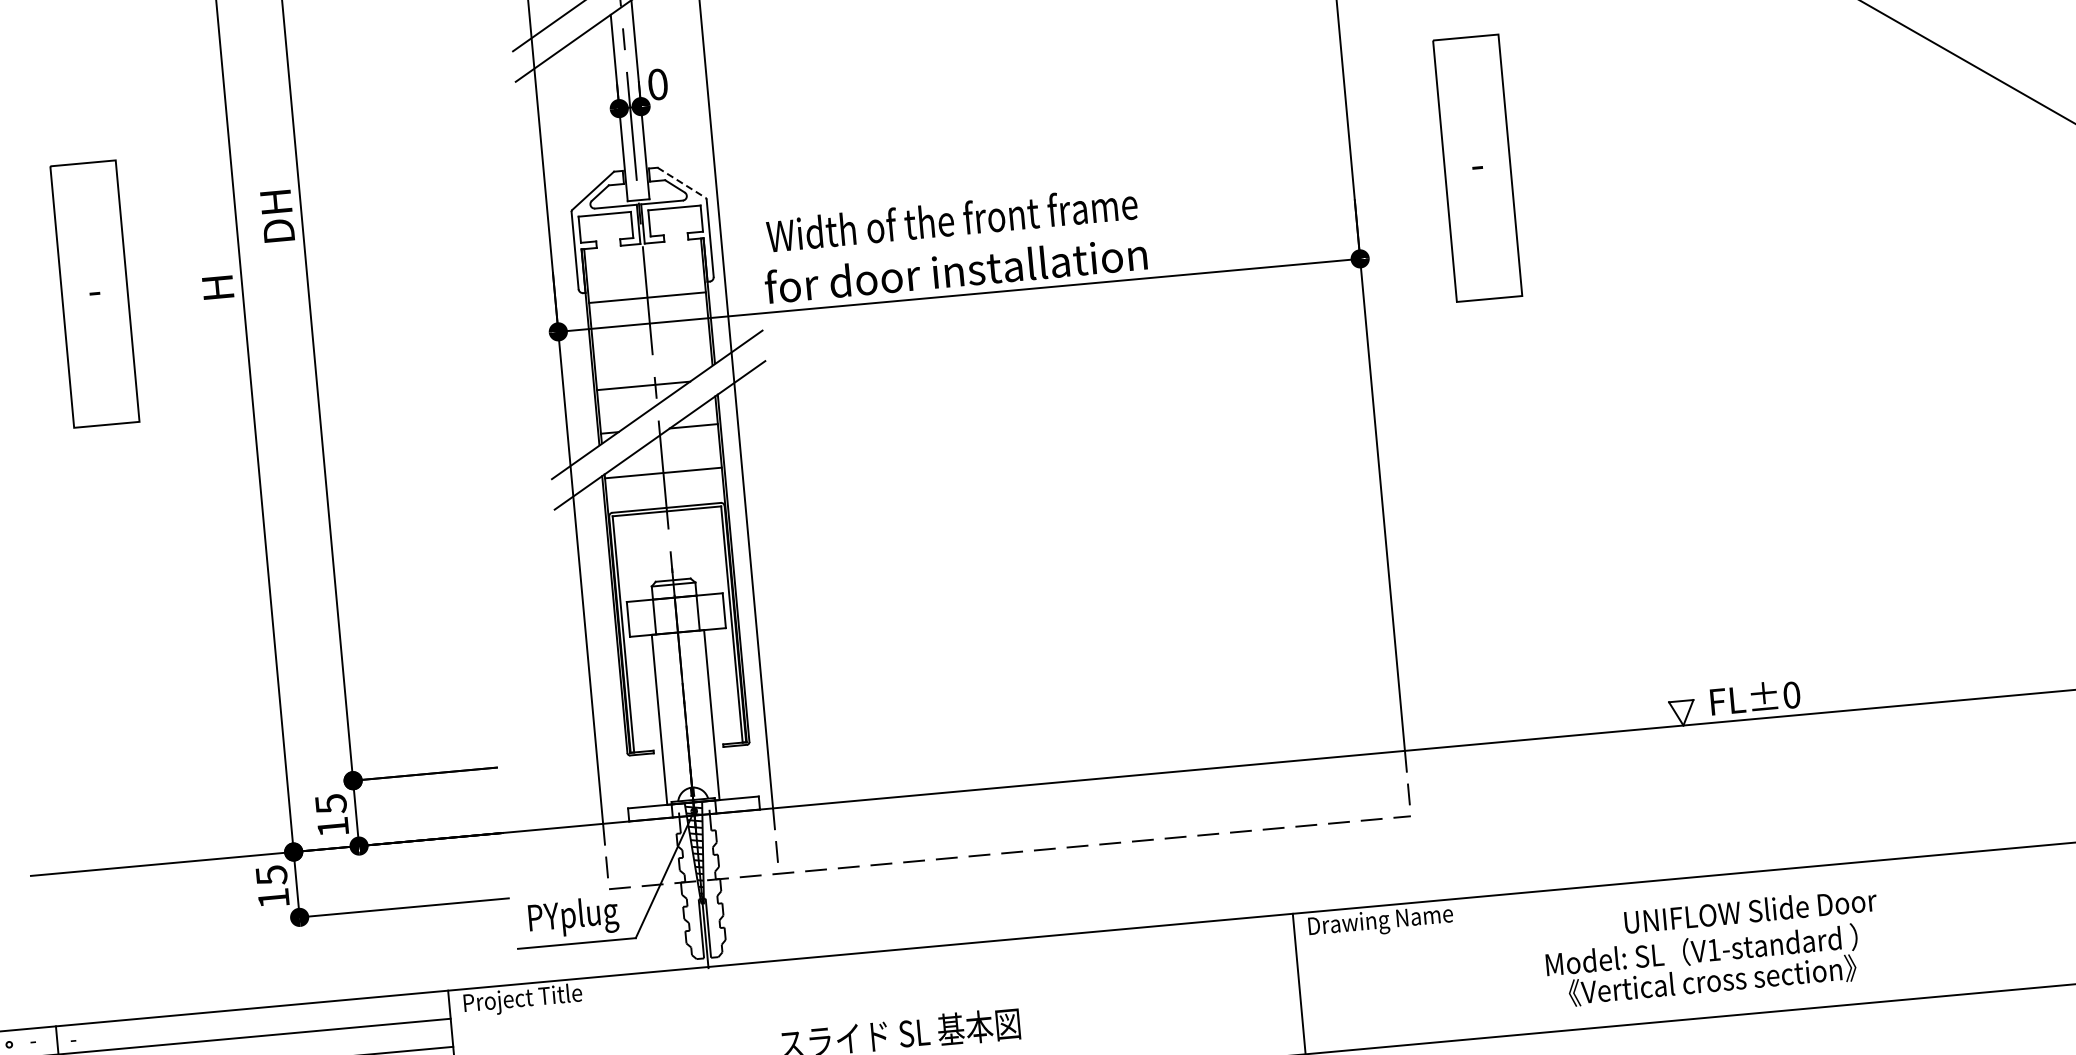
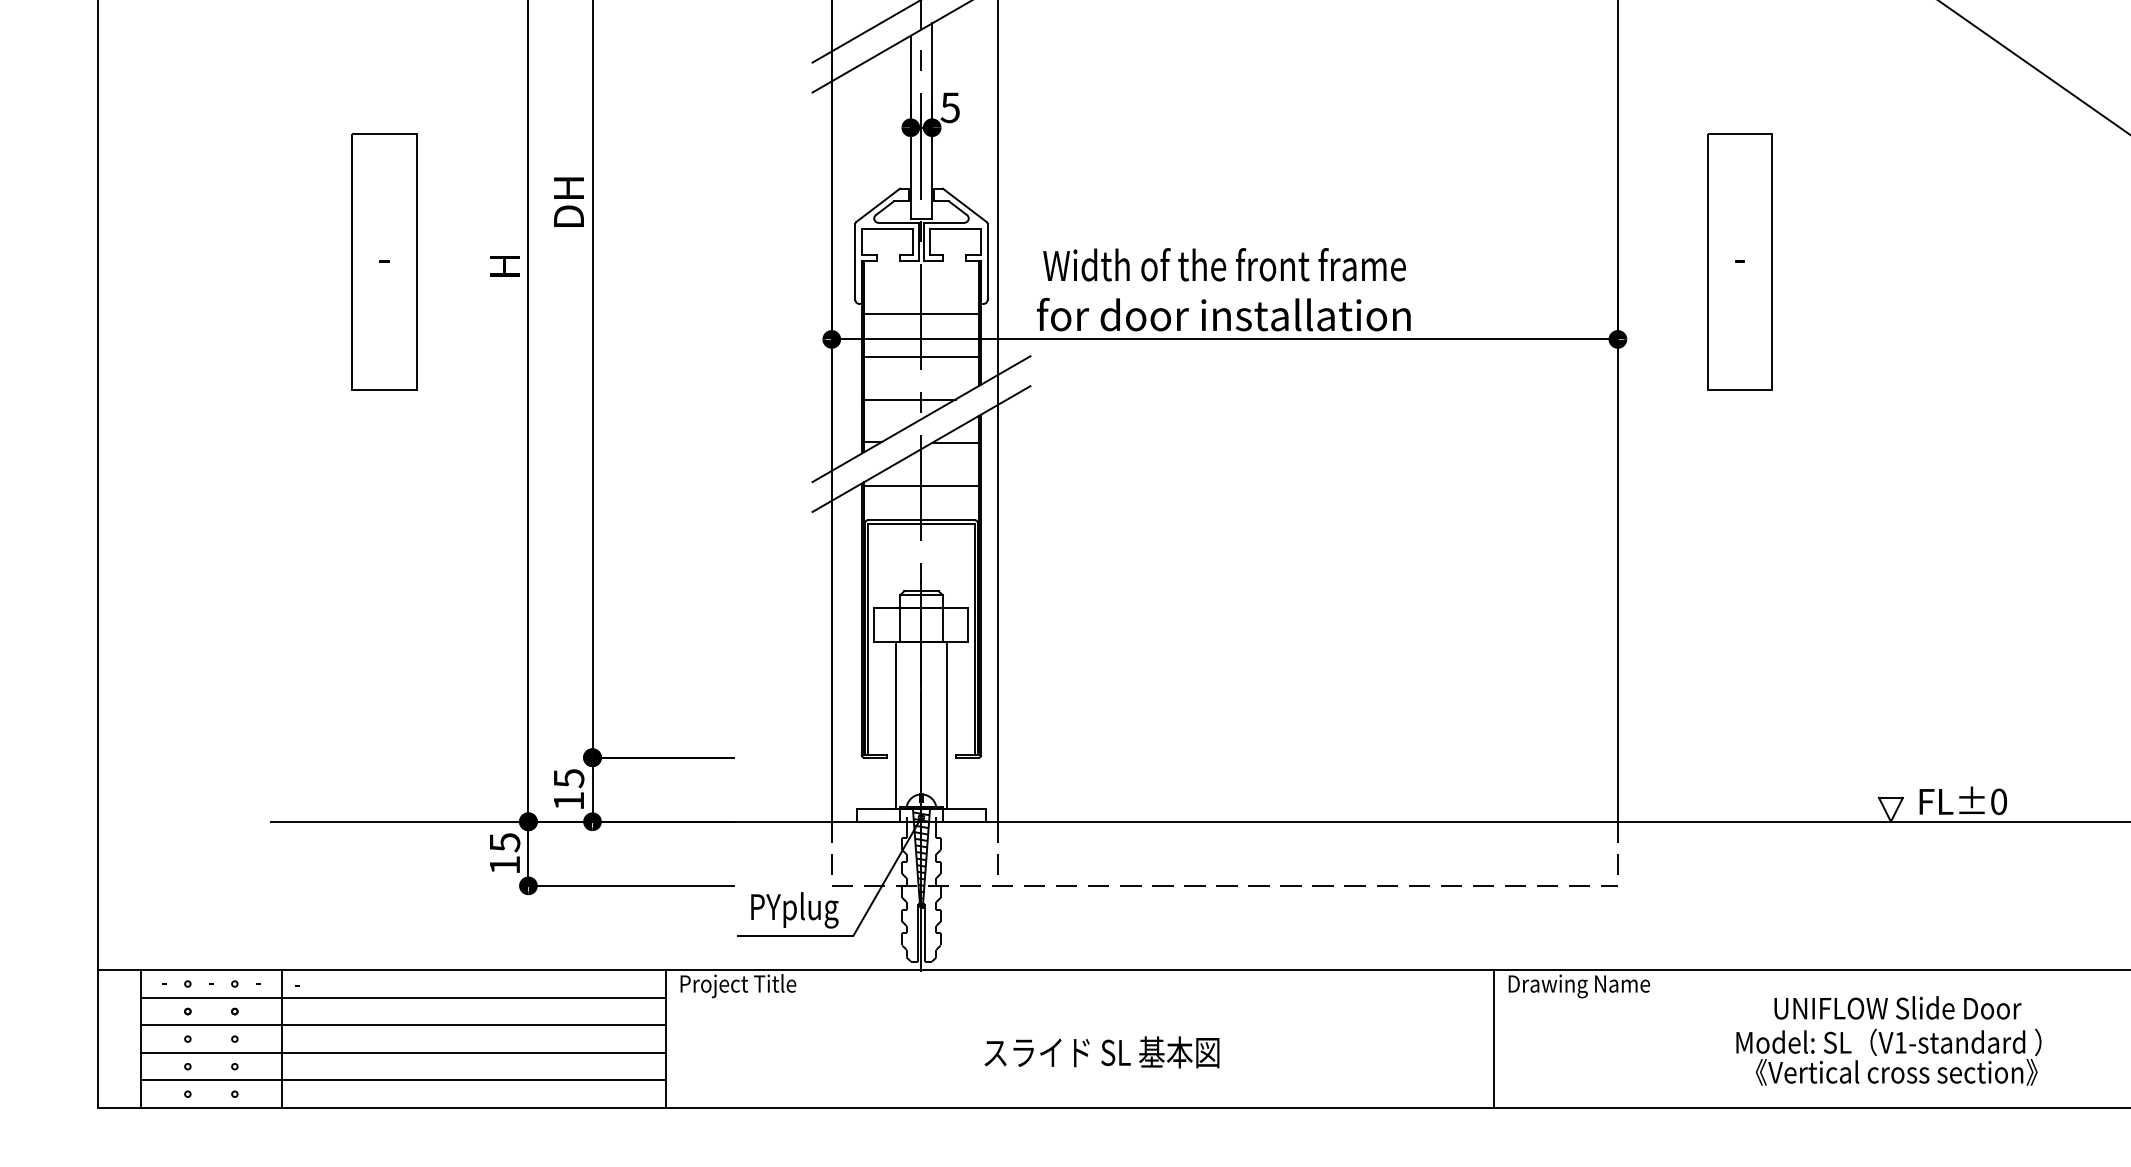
text: (656, 84) -> (949, 107), 0 -> 5
line: (681, 182) -> (964, 205), dashed -> solid
line: (651, 340) -> (921, 356), added
text: (1750, 910) -> (1897, 1007), moved

